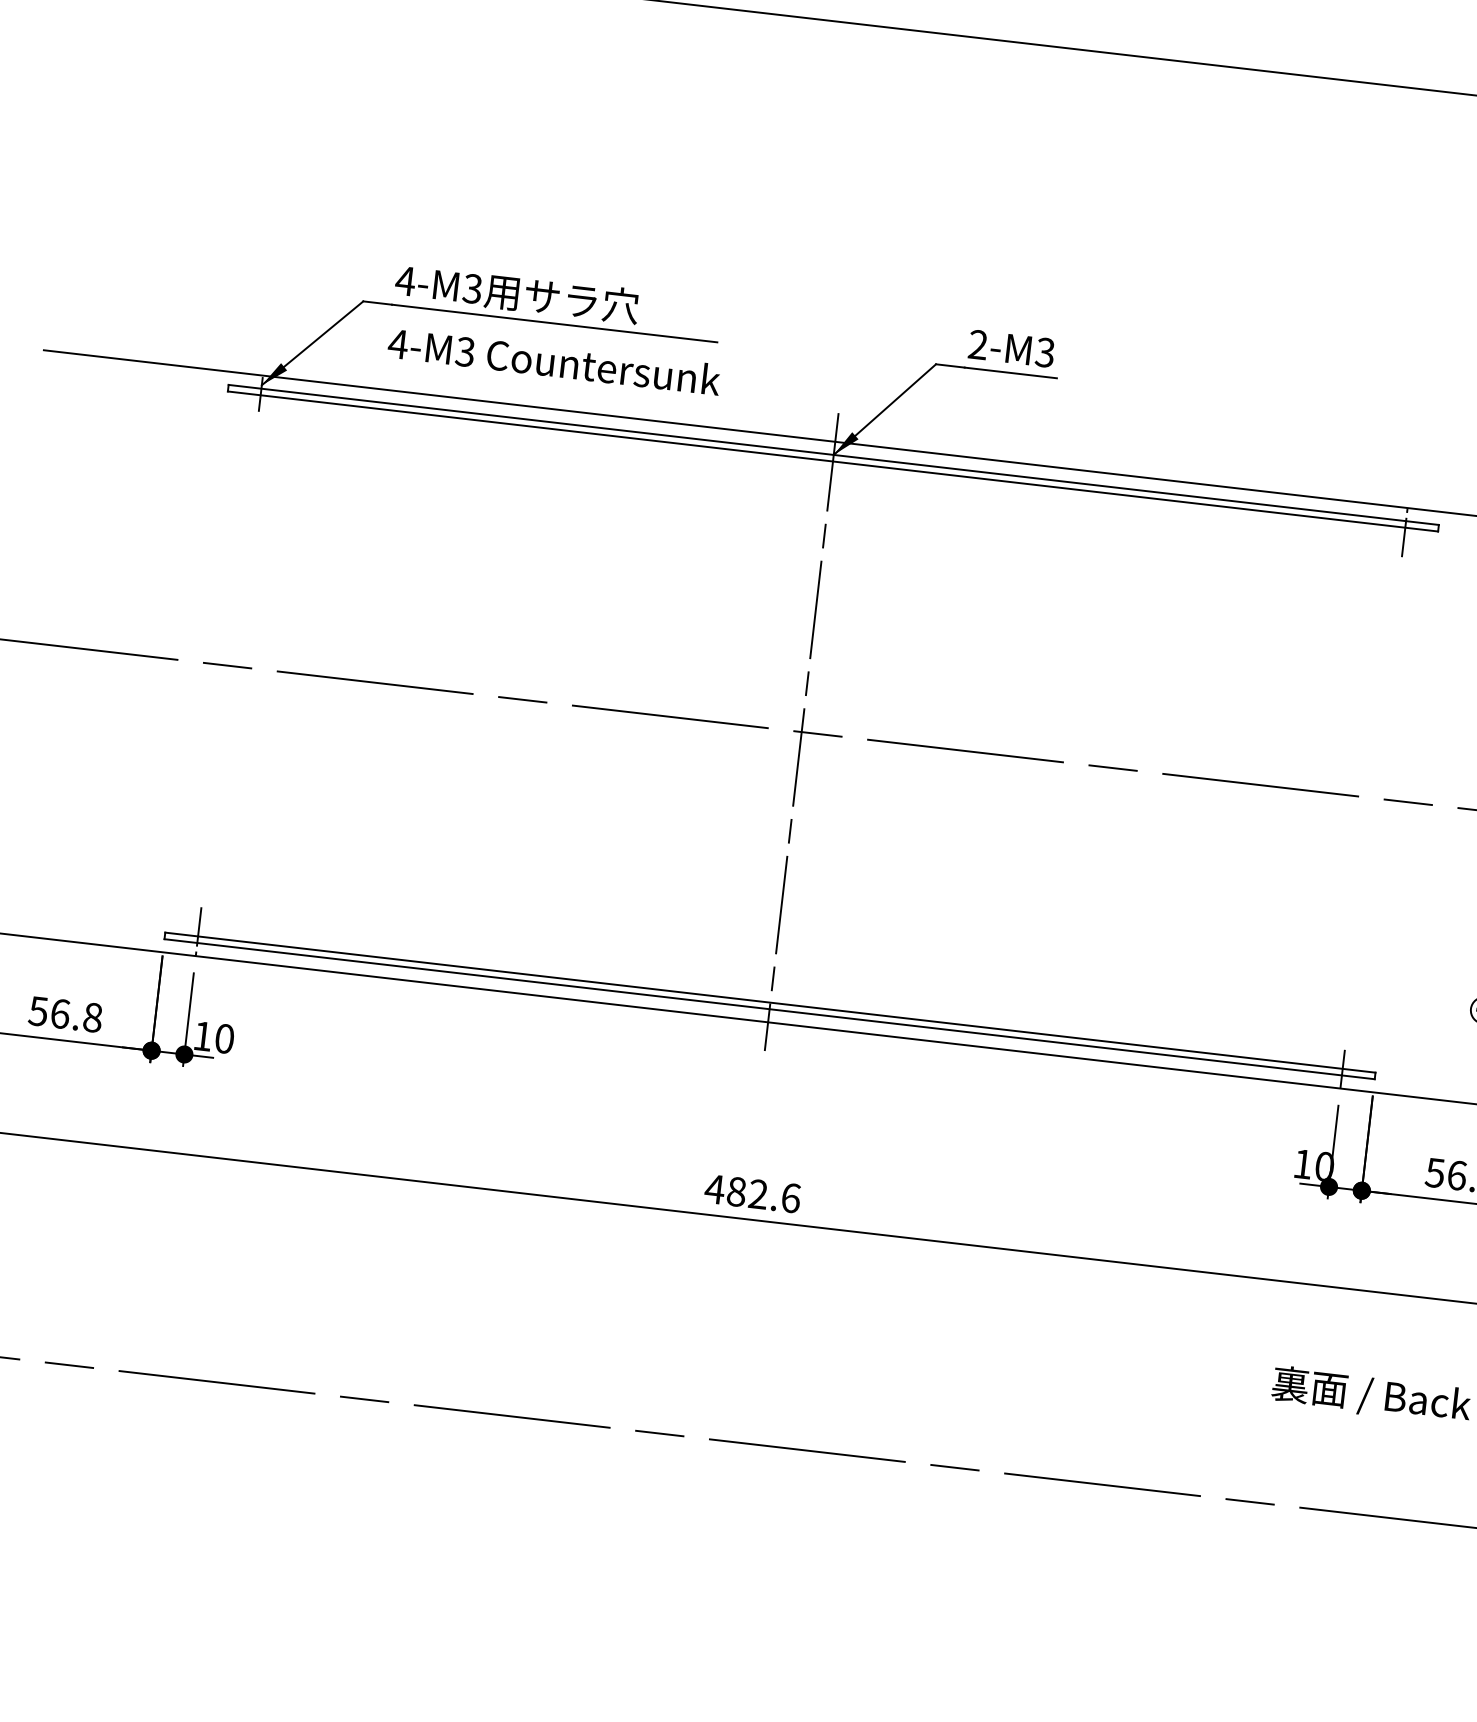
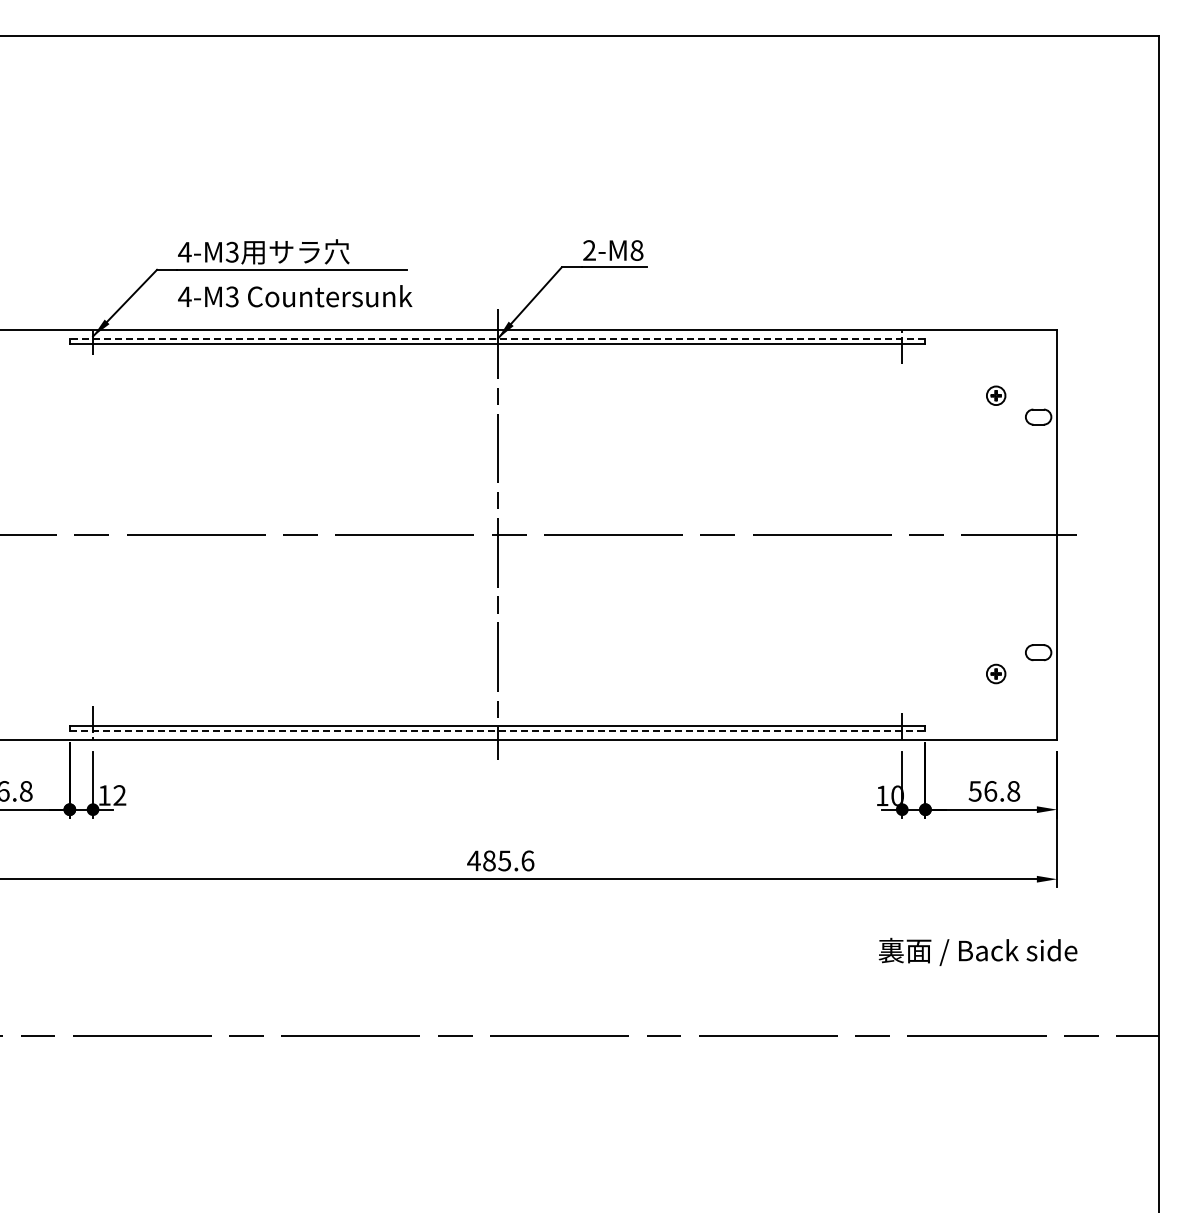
text: (1044, 352) -> (636, 250), 2-M3 -> 2-M8
line: (833, 454) -> (497, 338), solid -> dashed
line: (769, 1008) -> (497, 730), solid -> dashed
text: (224, 1038) -> (119, 795), 10 -> 12
text: (758, 1193) -> (504, 860), 482.6 -> 485.6

